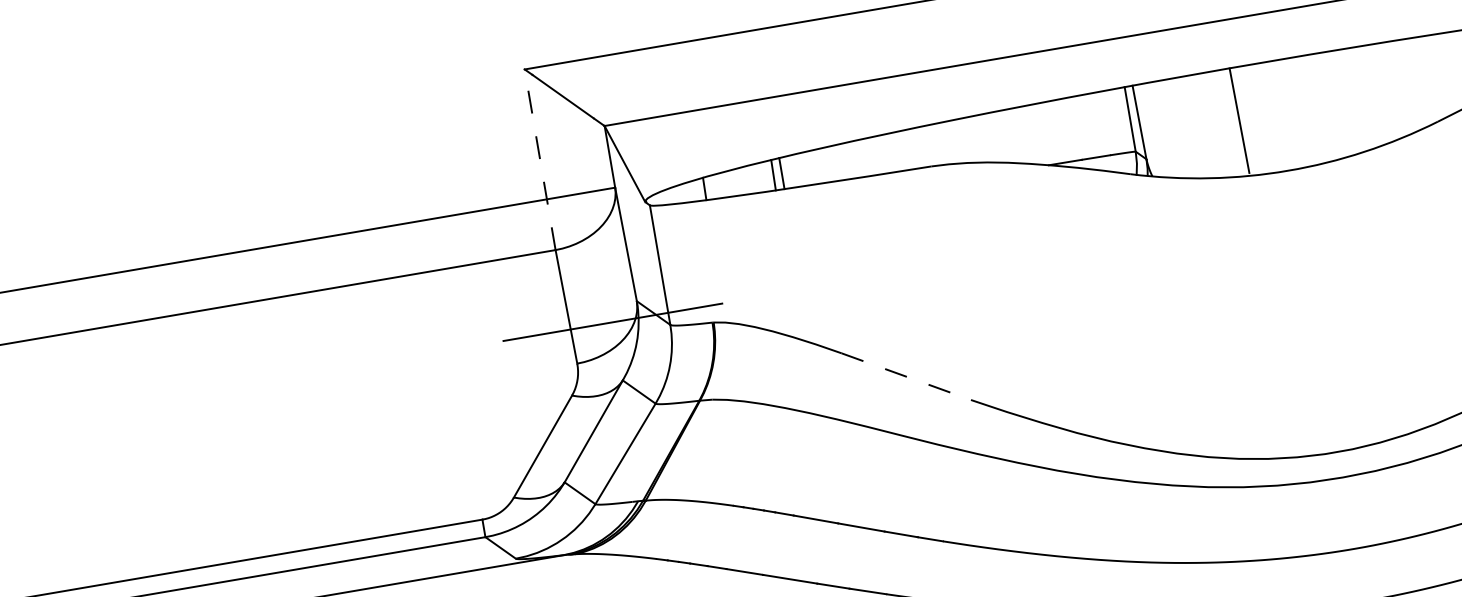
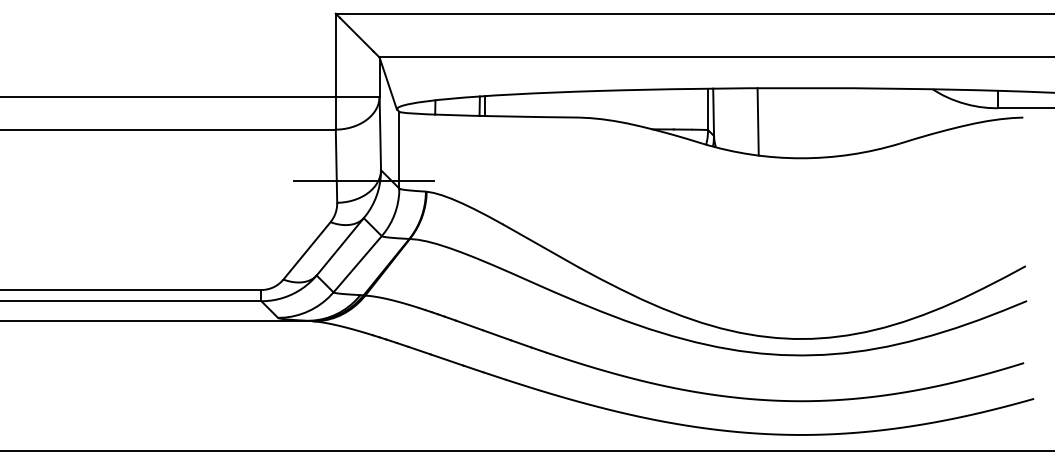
line: (1238, 120) -> (757, 121), moved
line: (539, 159) -> (335, 71), dashed -> solid
line: (907, 377) -> (541, 246), dashed -> solid

